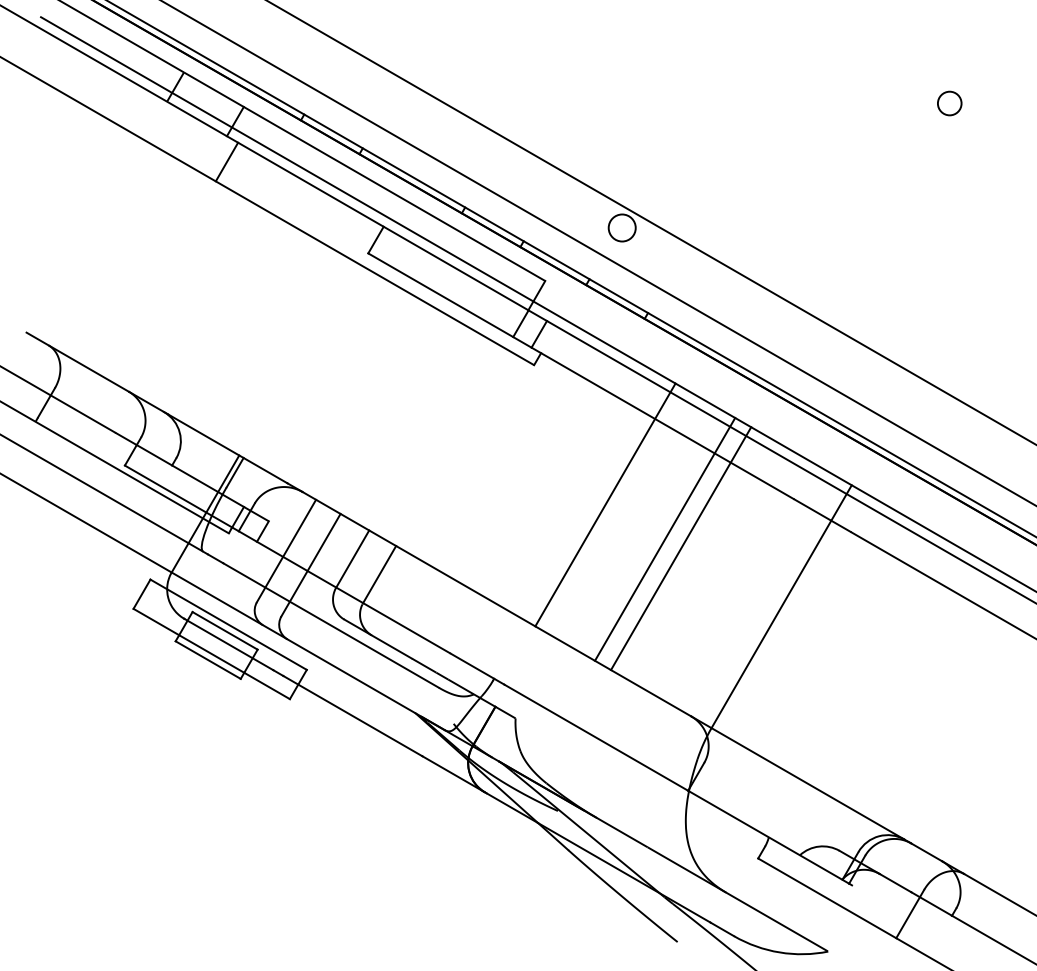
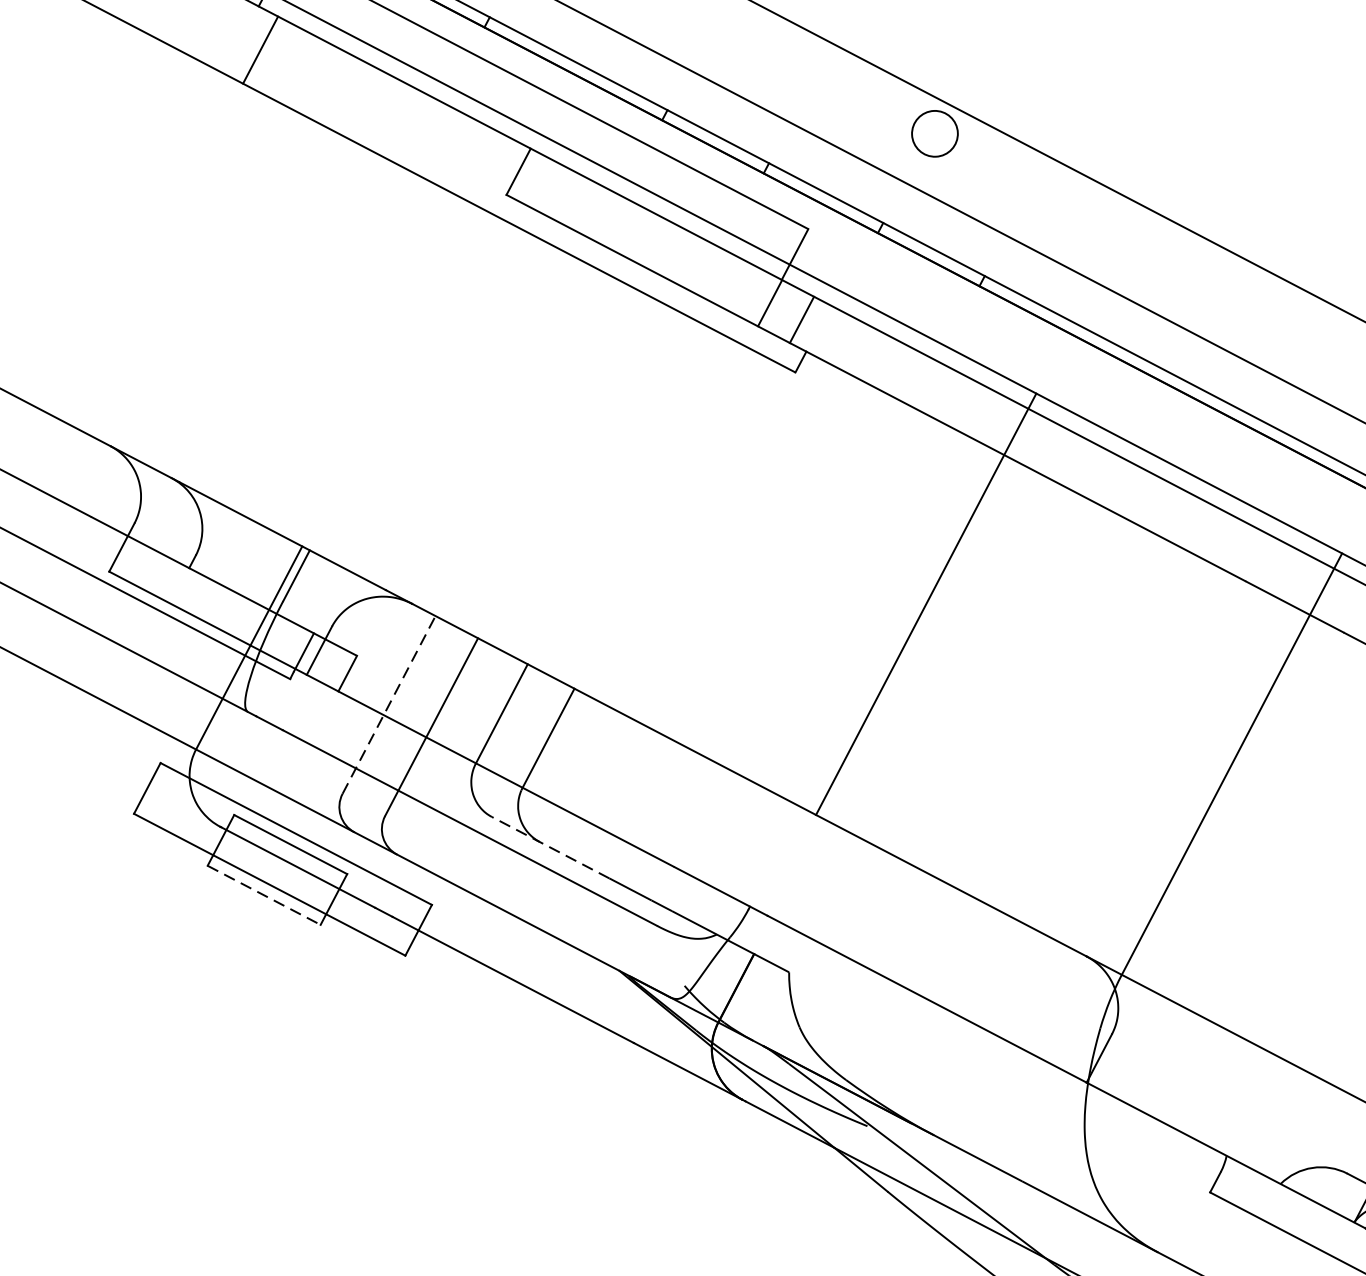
line: (665, 538) -> (1030, 656), removed
line: (681, 548) -> (1058, 672), removed
line: (286, 550) -> (389, 704), solid -> dashed
line: (377, 638) -> (549, 846), solid -> dashed
line: (208, 660) -> (264, 895), solid -> dashed

